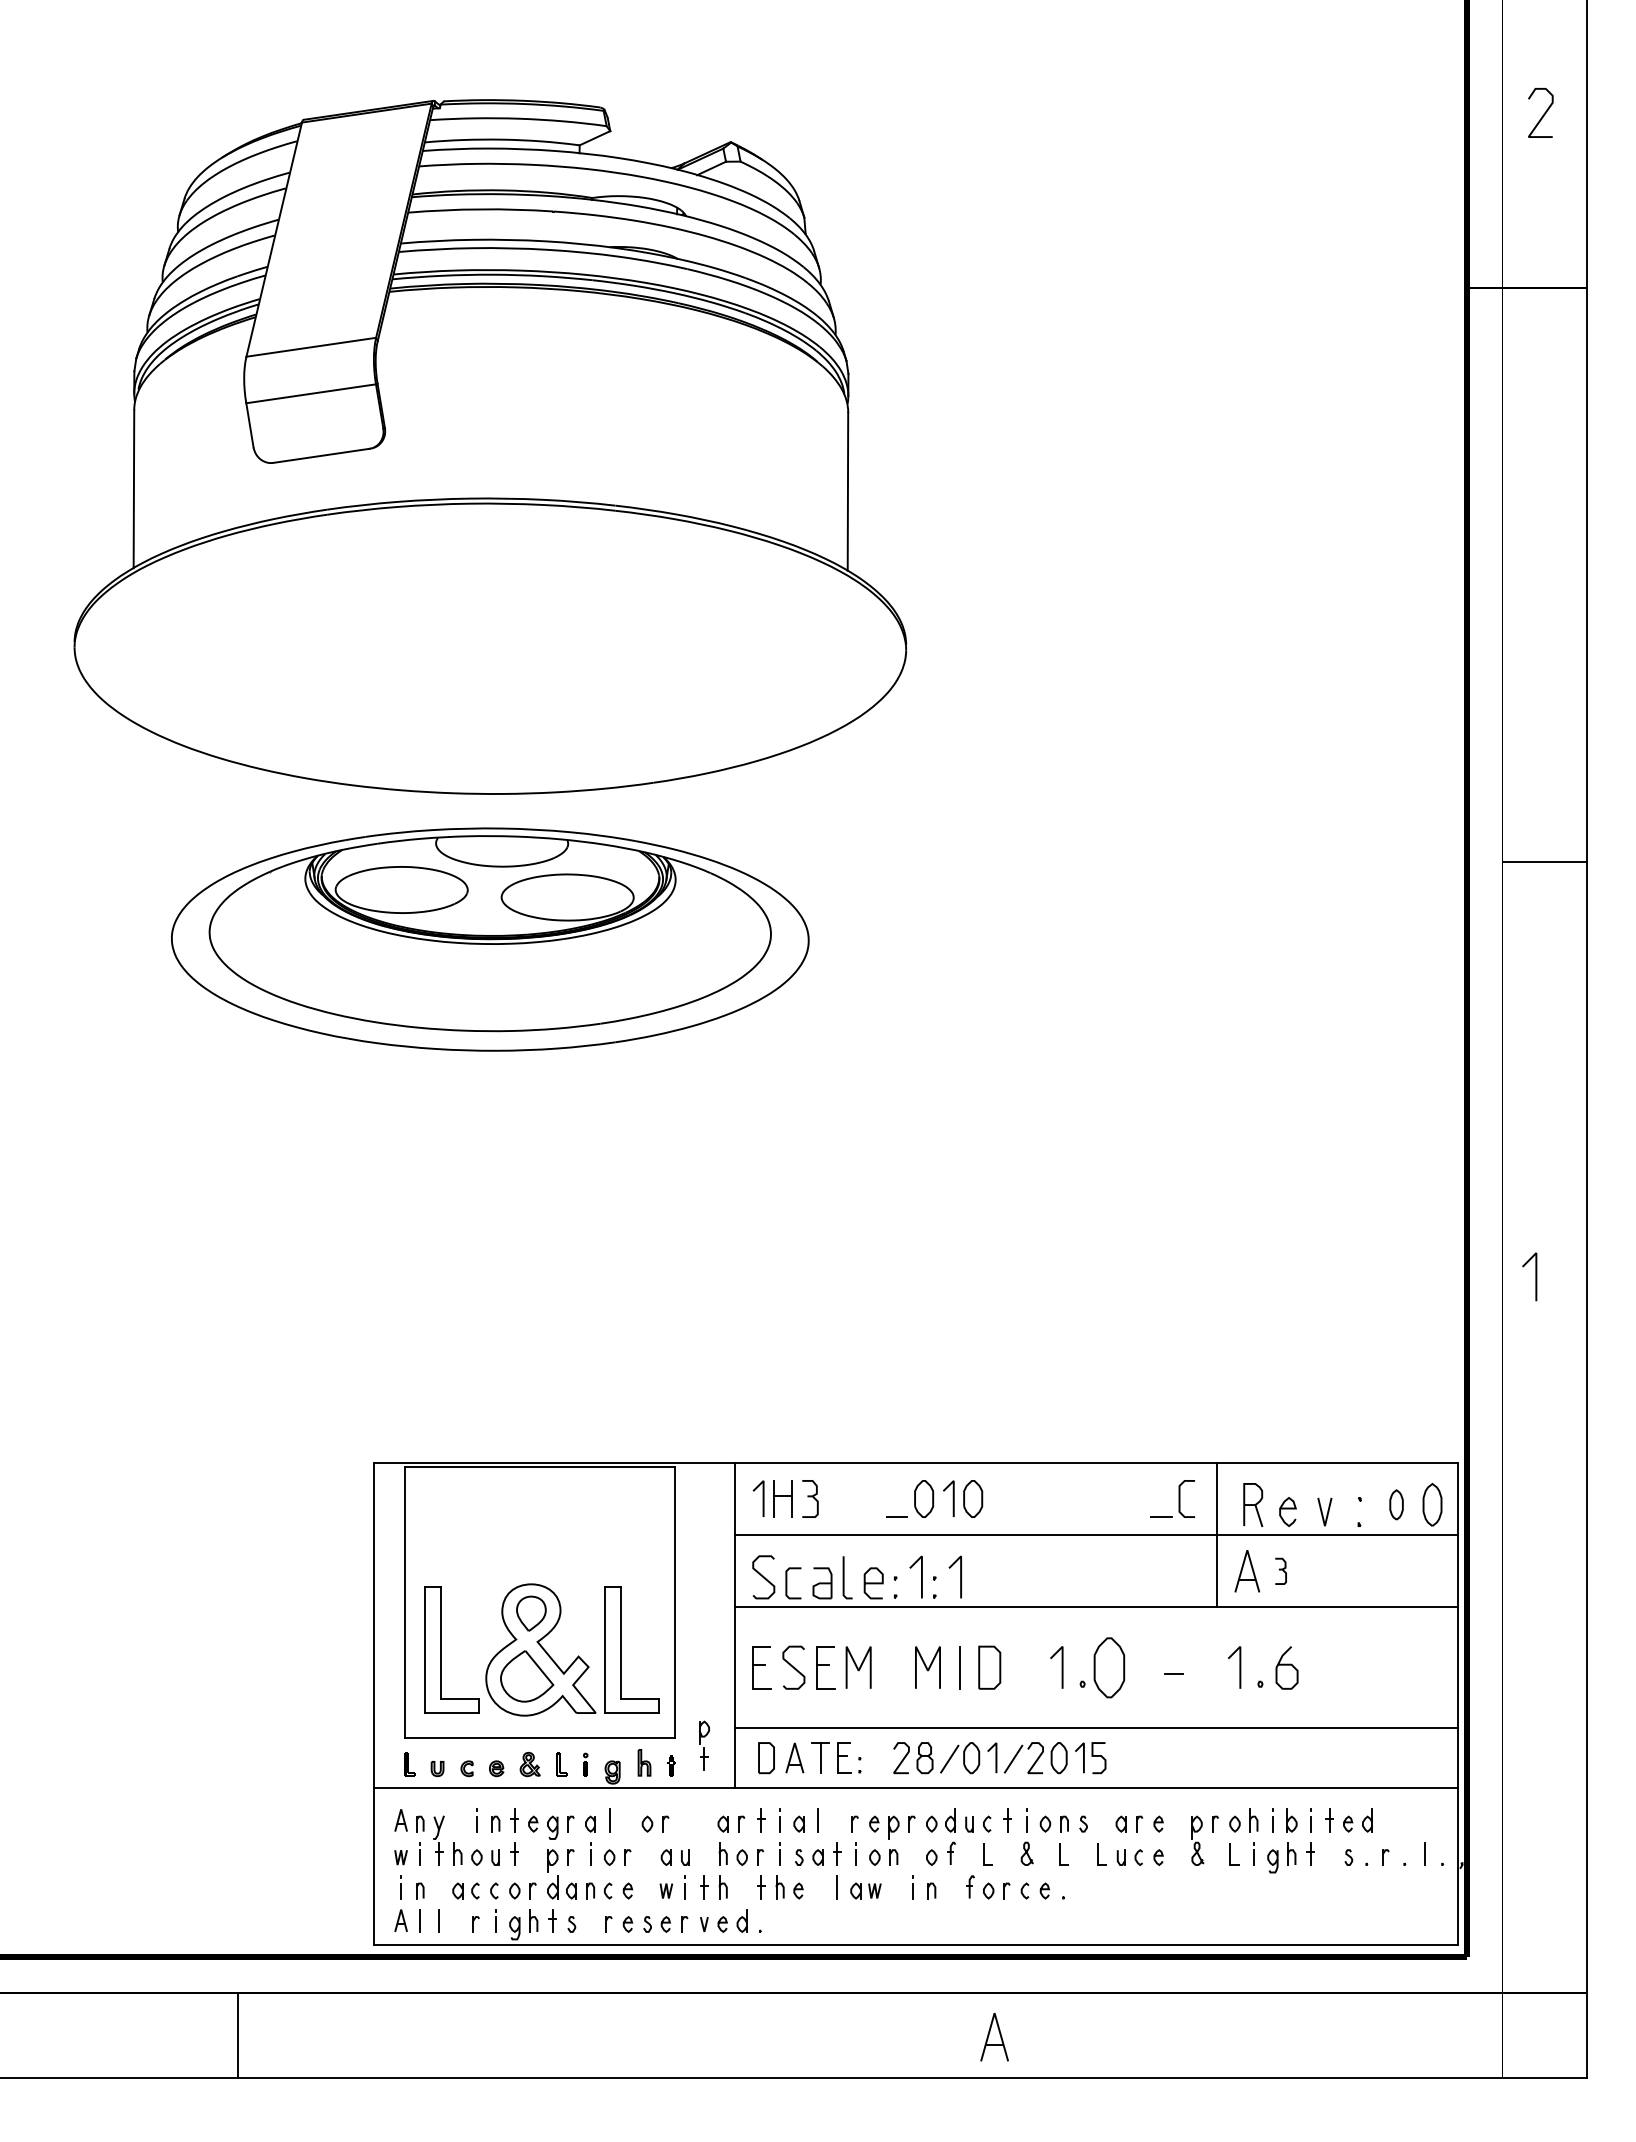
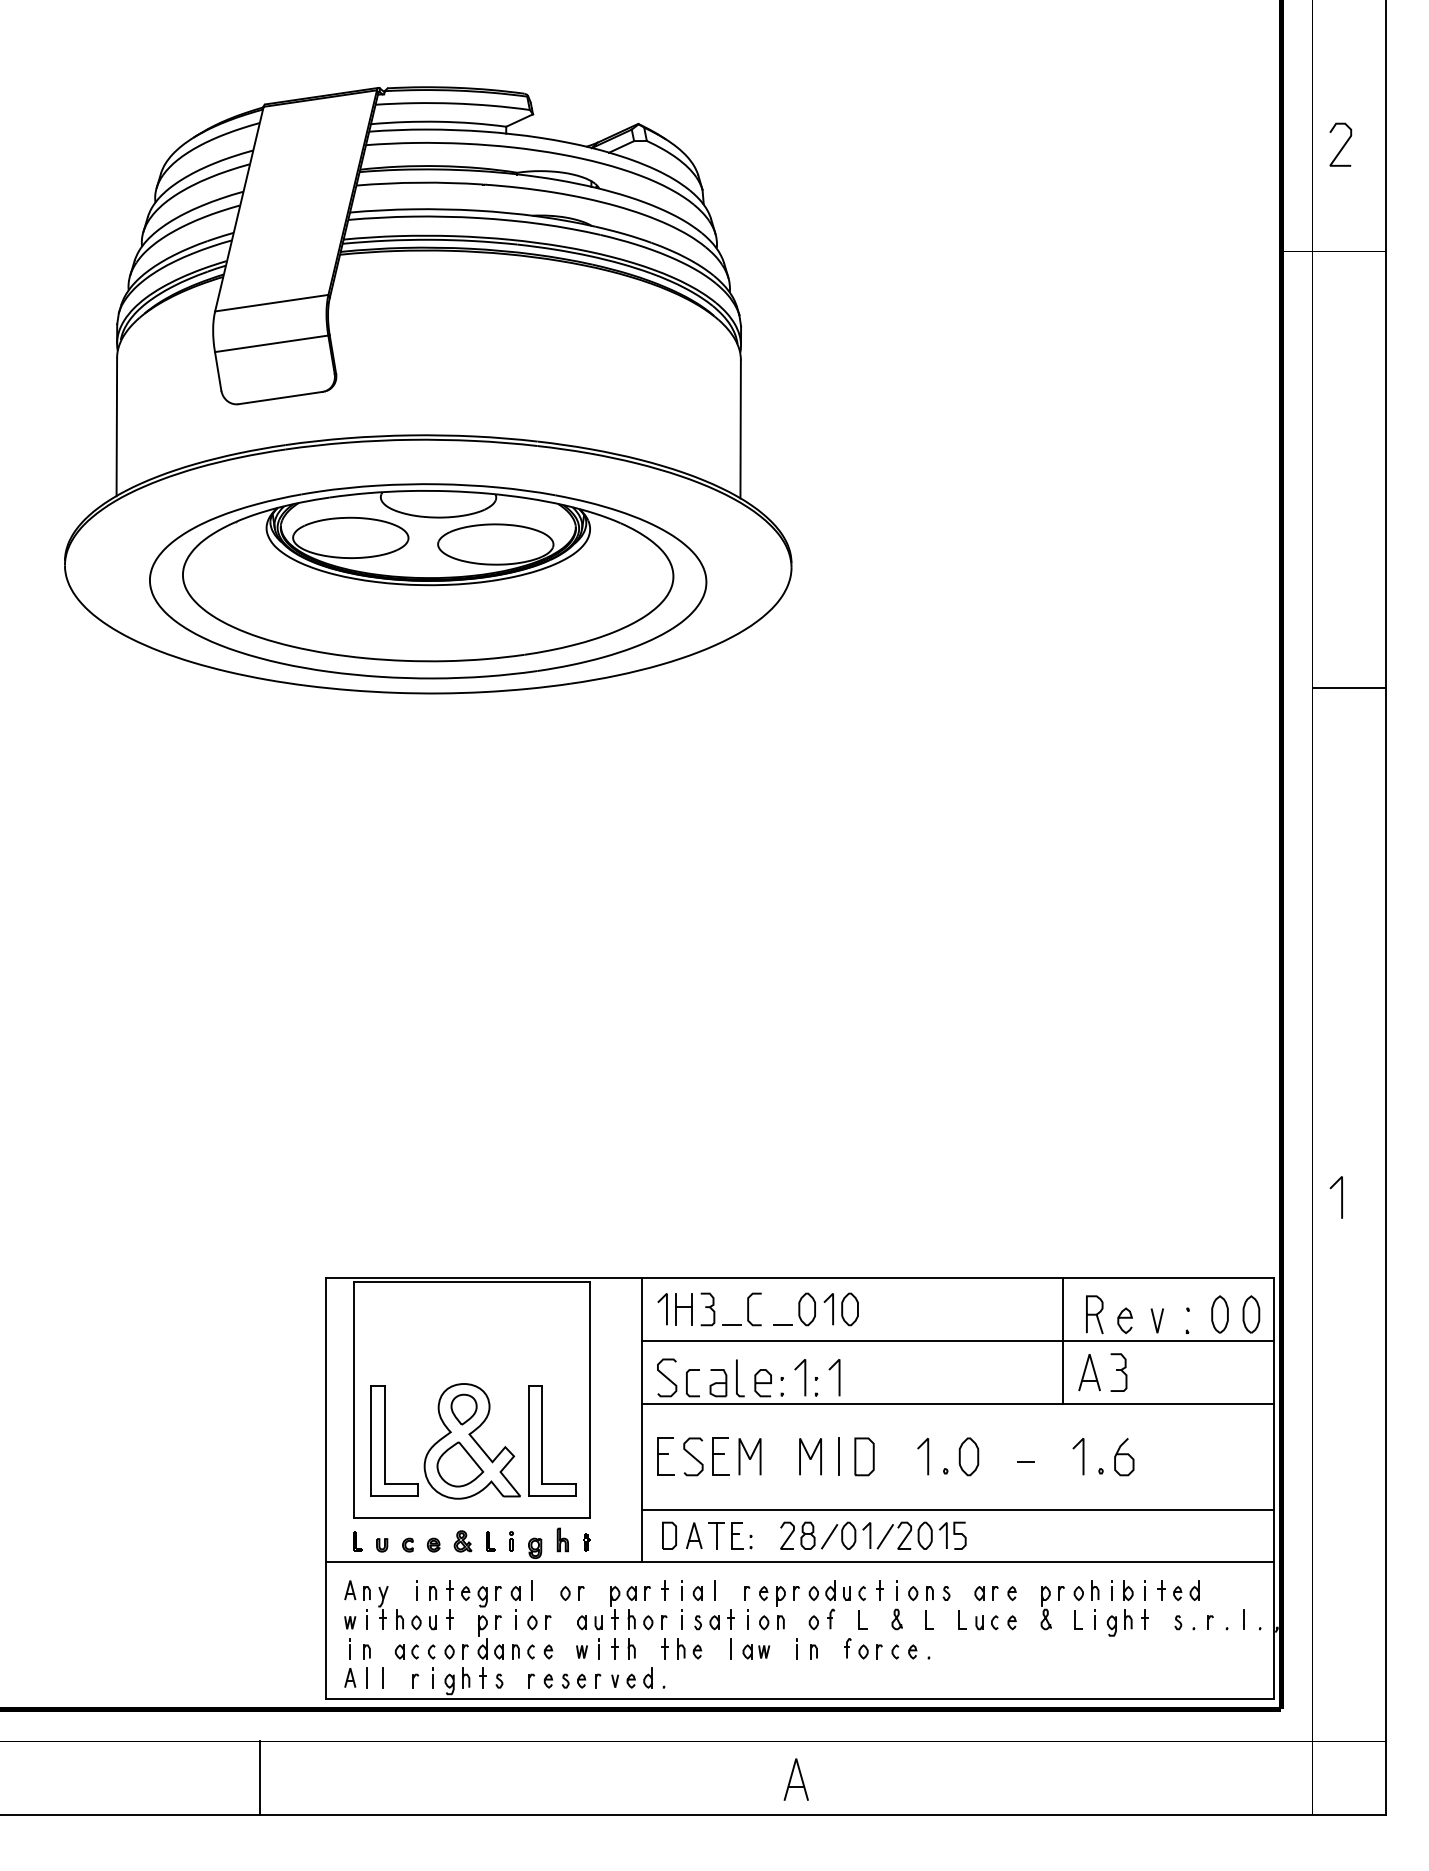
curve: (1543, 114) -> (1343, 146), moved
line: (1544, 862) -> (1349, 688), moved
part: (490, 939) -> (428, 581), moved
line: (1535, 1276) -> (1341, 1197), moved
part: (1172, 1498) -> (742, 1309), moved
part: (1396, 1504) -> (1219, 1314), size x1.43
part: (1280, 1571) -> (1118, 1372), size x1.67
part: (1108, 1667) -> (968, 1456), size x0.71
part: (704, 1745) -> (615, 1607), moved
line: (237, 2035) -> (259, 1778), moved
part: (994, 2037) -> (796, 1779), moved

